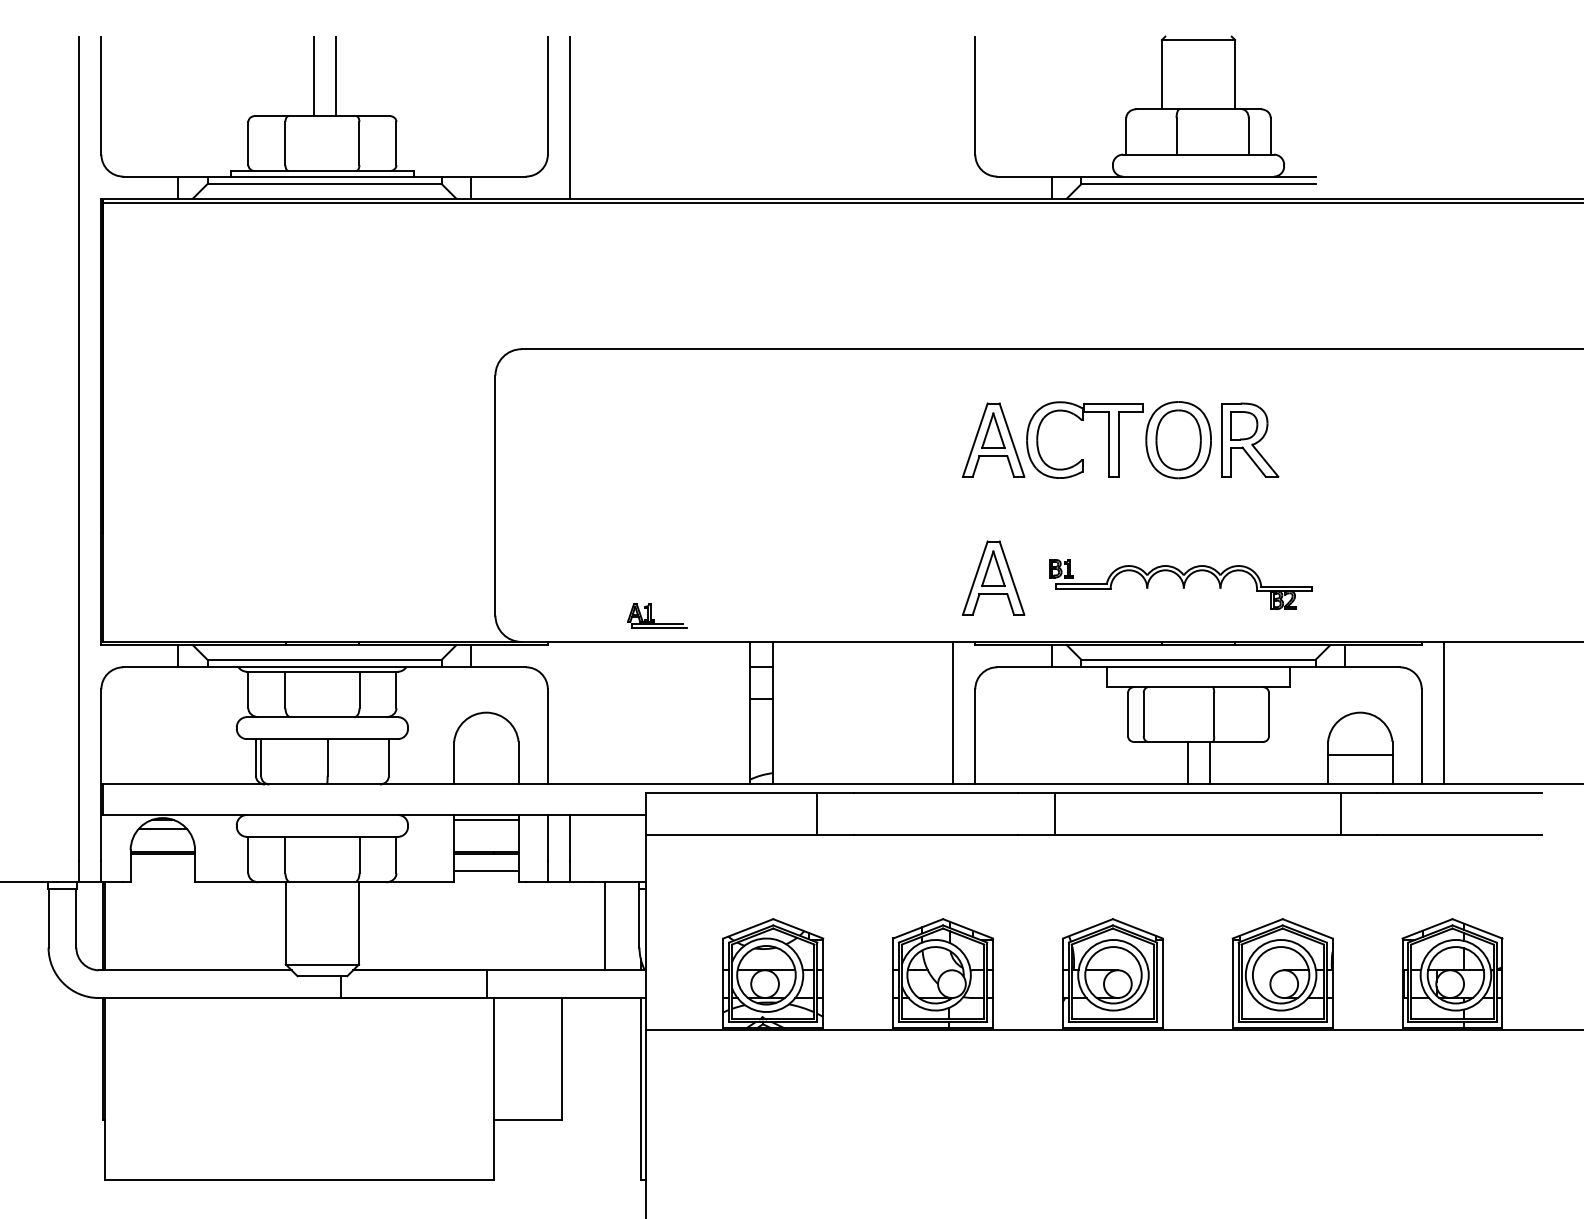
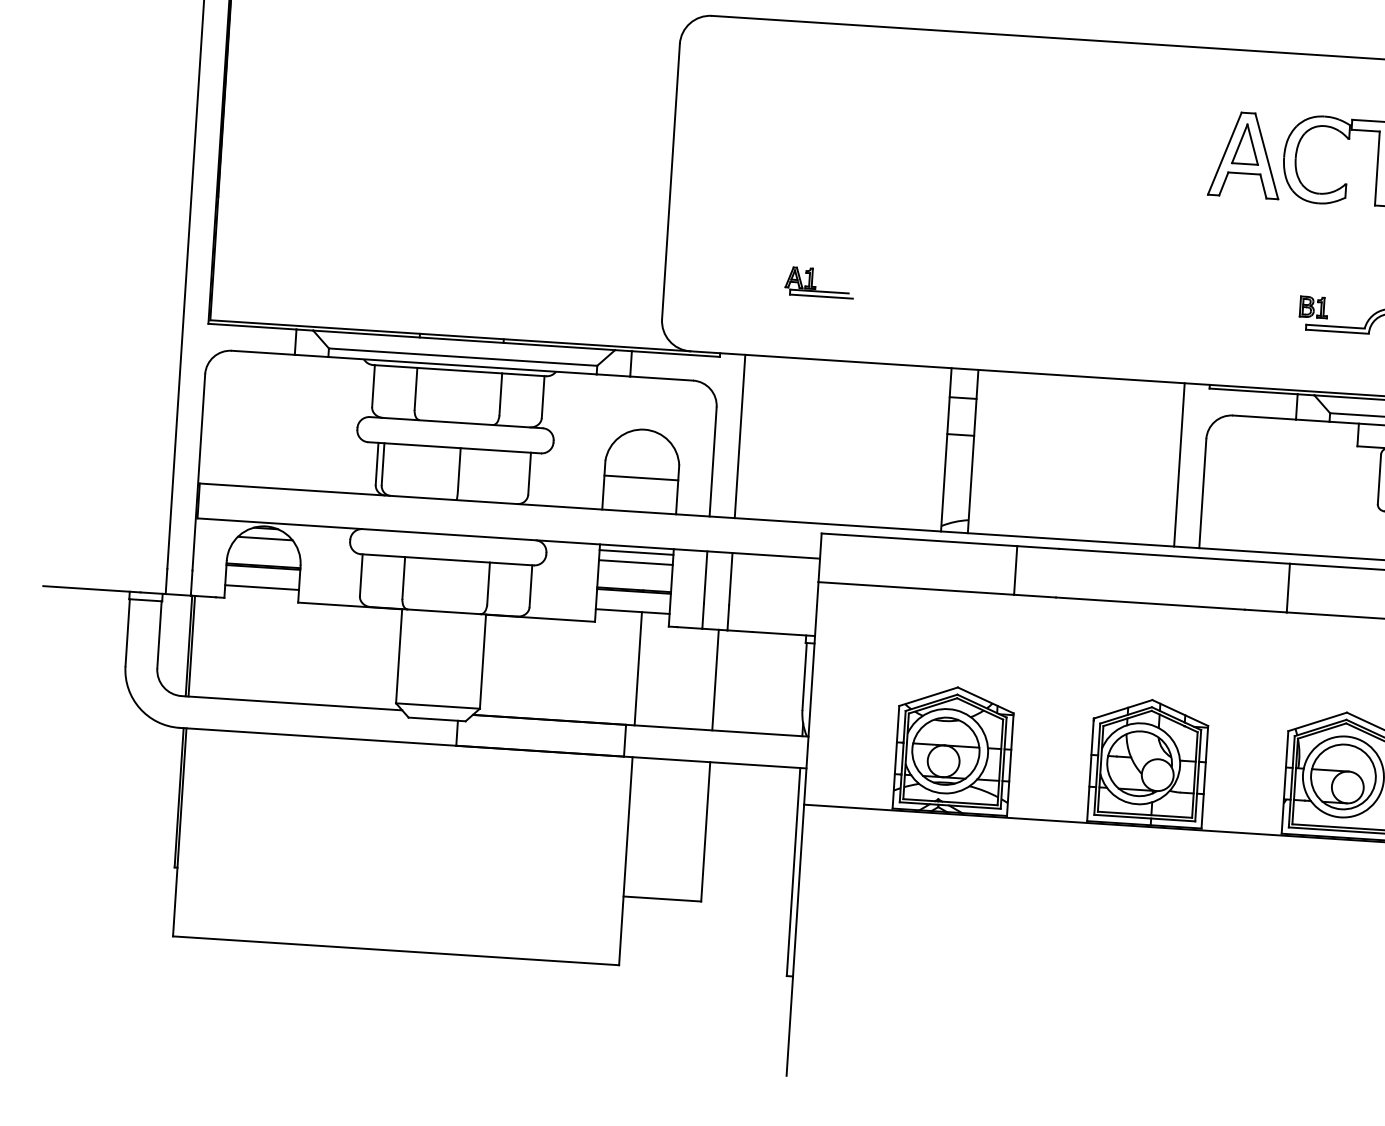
part: (993, 577) -> (1235, 312), removed
part: (657, 615) -> (819, 282), moved
line: (569, 712) -> (739, 435), added
line: (486, 754) -> (641, 477), added
line: (486, 828) -> (636, 562), added
line: (162, 871) -> (261, 587), added
line: (494, 920) -> (638, 668), added
line: (605, 926) -> (715, 680), moved

